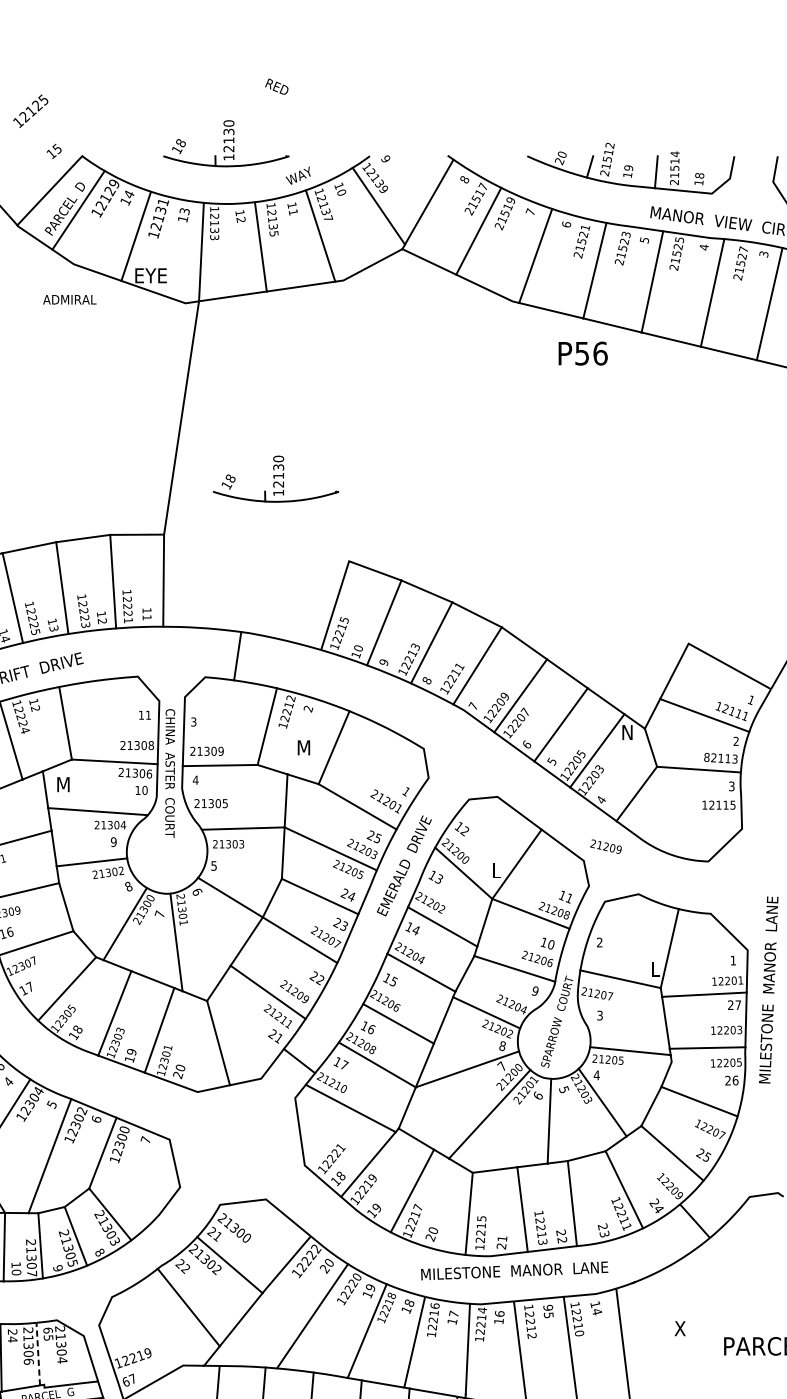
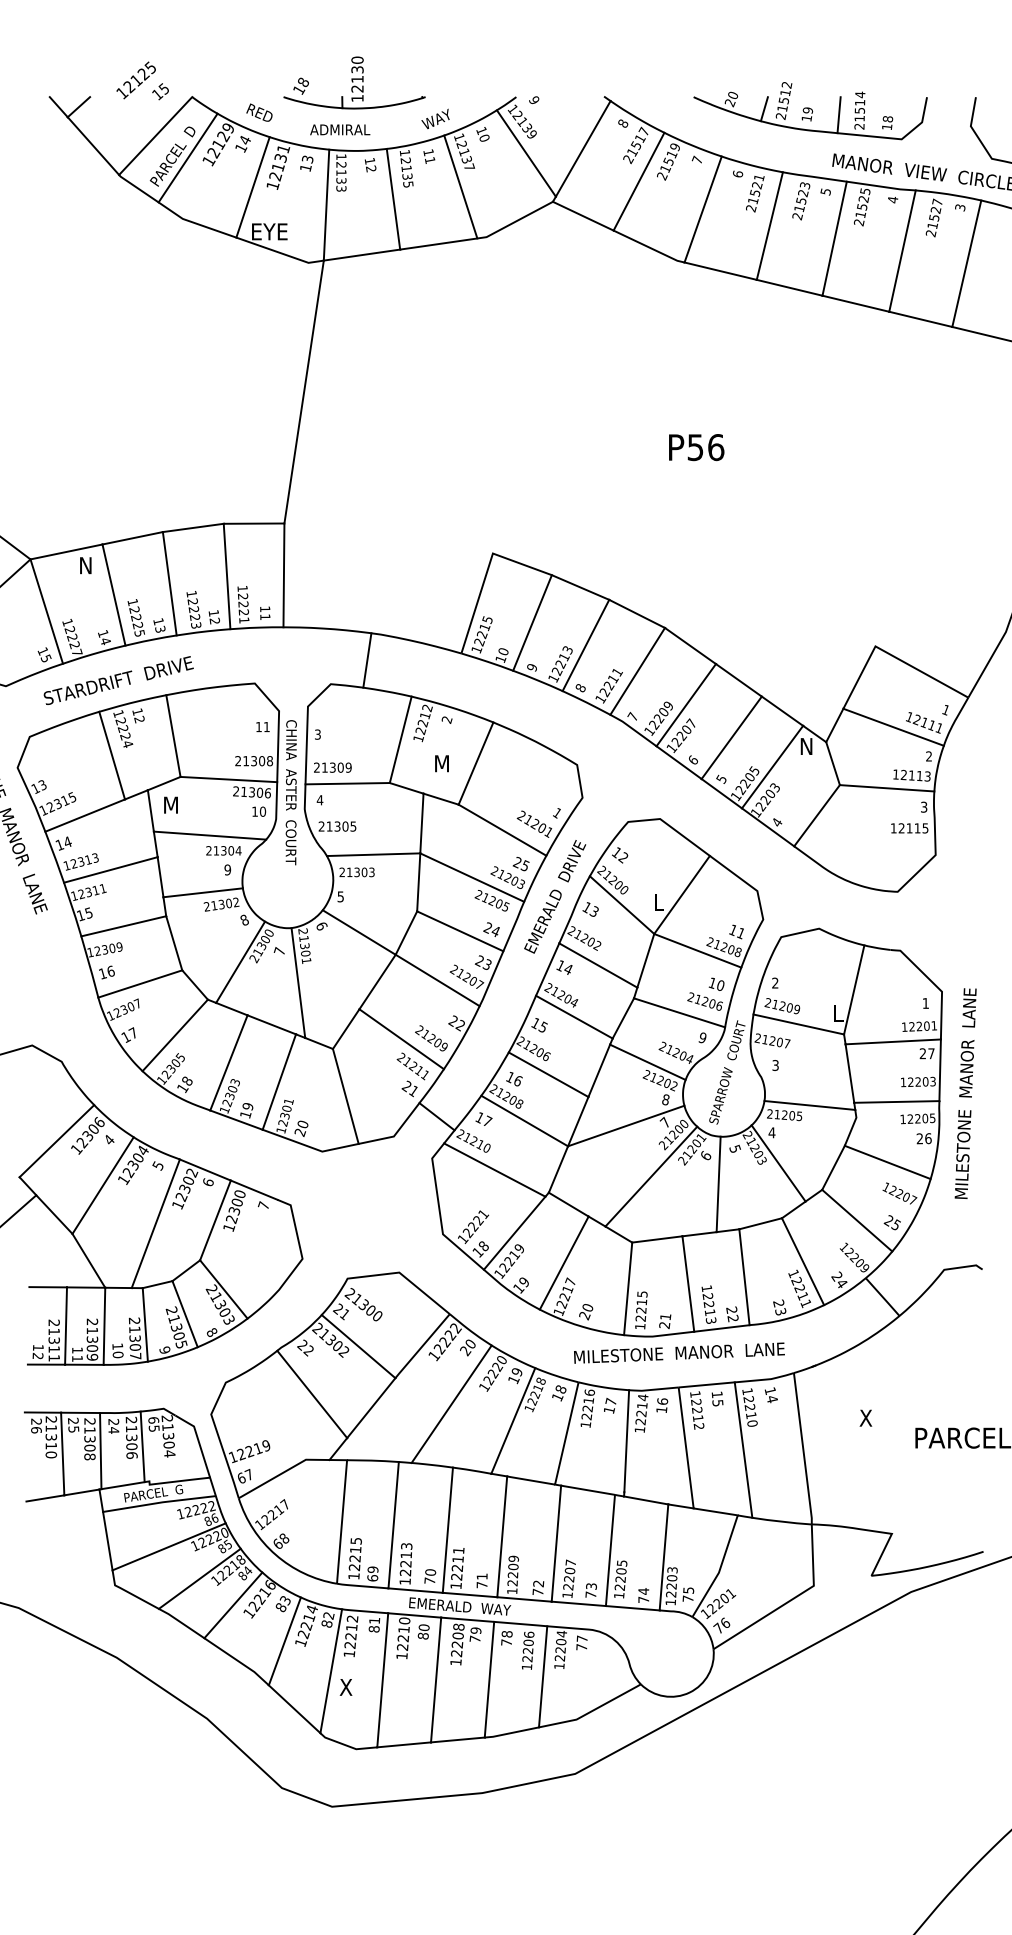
text: (276, 86) -> (259, 112), moved
text: (30, 111) -> (135, 80), moved
text: (70, 299) -> (340, 129), moved
text: (583, 353) -> (696, 447), moved
part: (275, 478) -> (410, 460), removed
text: (707, 757) -> (896, 774), 82113 -> 12113
text: (606, 847) -> (782, 1006), moved
text: (768, 989) -> (965, 1093), moved
text: (547, 1307) -> (716, 1394), 95 -> 15
line: (38, 1353) -> (142, 1446), dashed -> solid

